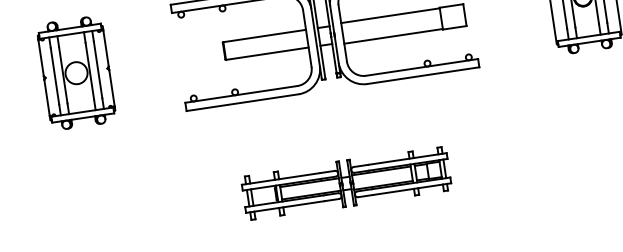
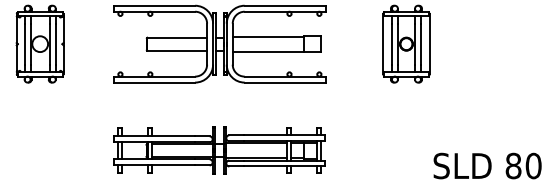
part: (346, 183) -> (219, 150), size x1.43

